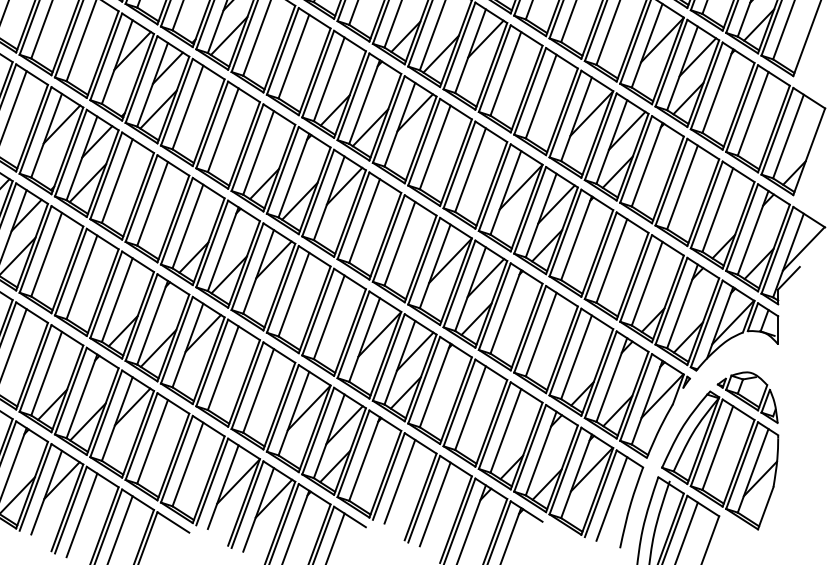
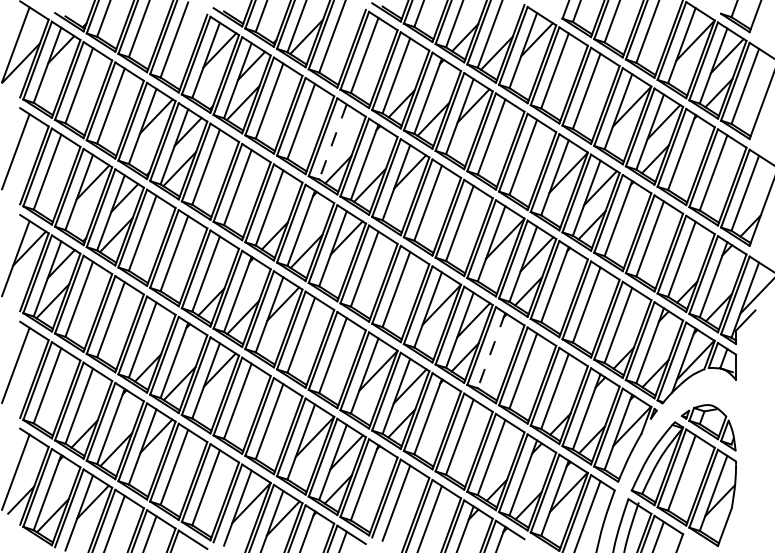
line: (328, 78) -> (332, 141), solid -> dashed
line: (505, 311) -> (491, 350), solid -> dashed

